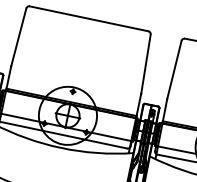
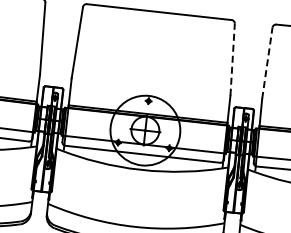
line: (145, 64) -> (232, 59), solid -> dashed
line: (174, 69) -> (267, 62), solid -> dashed

